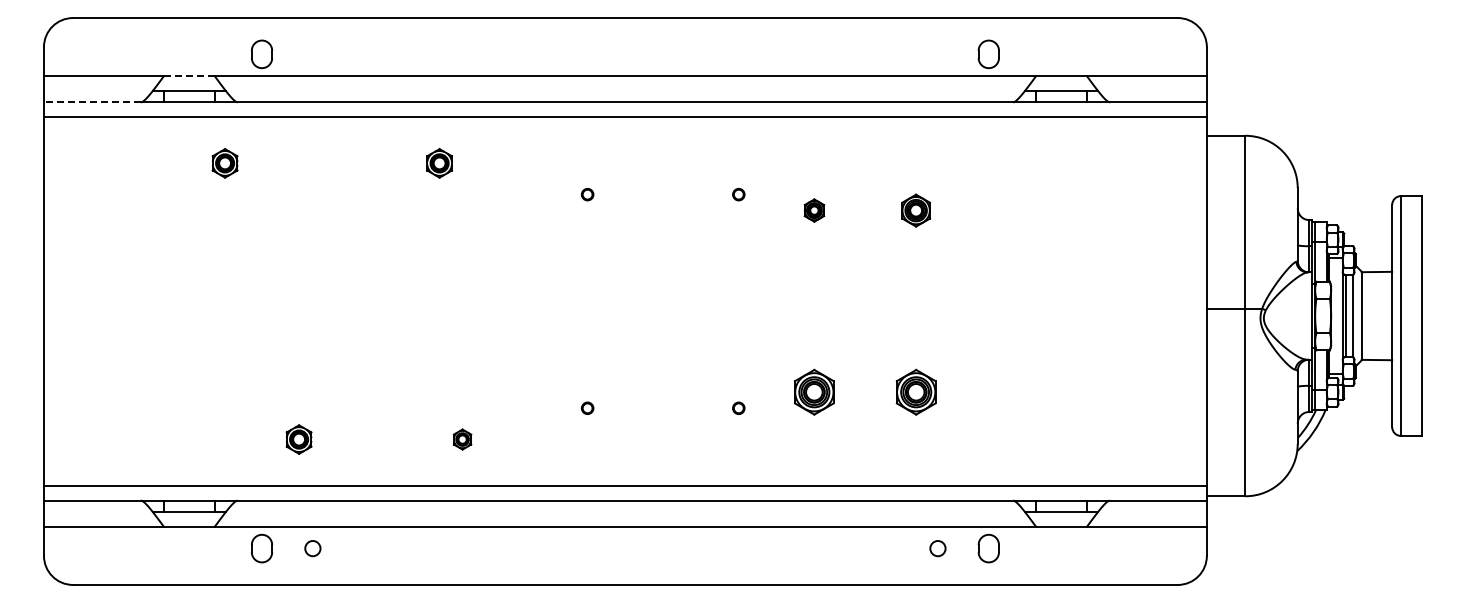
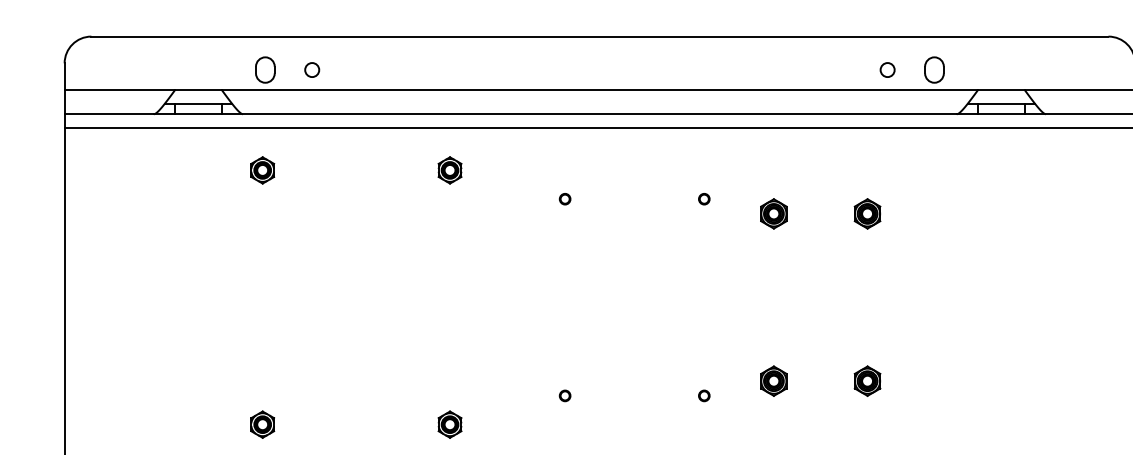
circle: (312, 53) -> (311, 69), added
circle: (937, 53) -> (887, 69), added
line: (188, 76) -> (197, 90), dashed -> solid
line: (91, 102) -> (108, 114), dashed -> solid
part: (224, 163) -> (262, 170), moved
part: (439, 163) -> (449, 170), moved
part: (814, 210) -> (773, 213), size x1.43
part: (814, 392) -> (773, 381), size x0.71
part: (915, 392) -> (866, 381), size x0.71
part: (298, 439) -> (262, 424), moved
part: (462, 439) -> (449, 424), size x1.43

